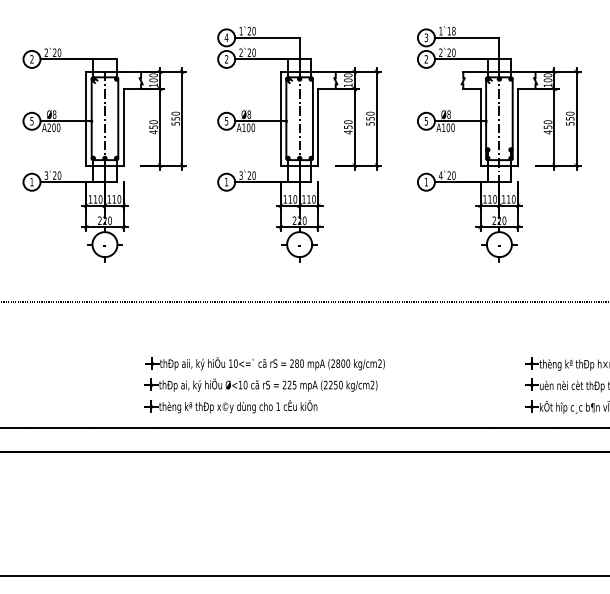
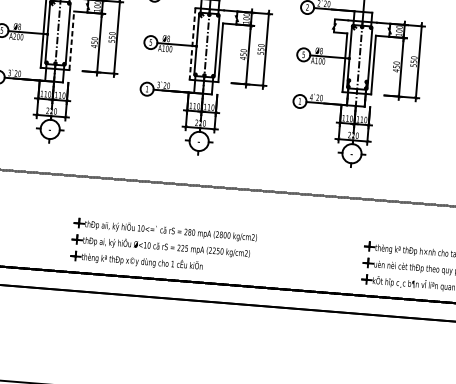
line: (280, 118) -> (192, 43), solid -> dashed
line: (123, 126) -> (71, 40), solid -> dashed

